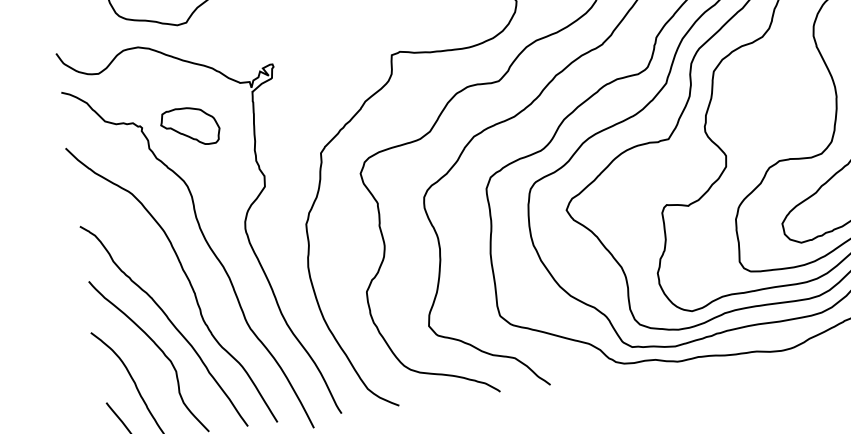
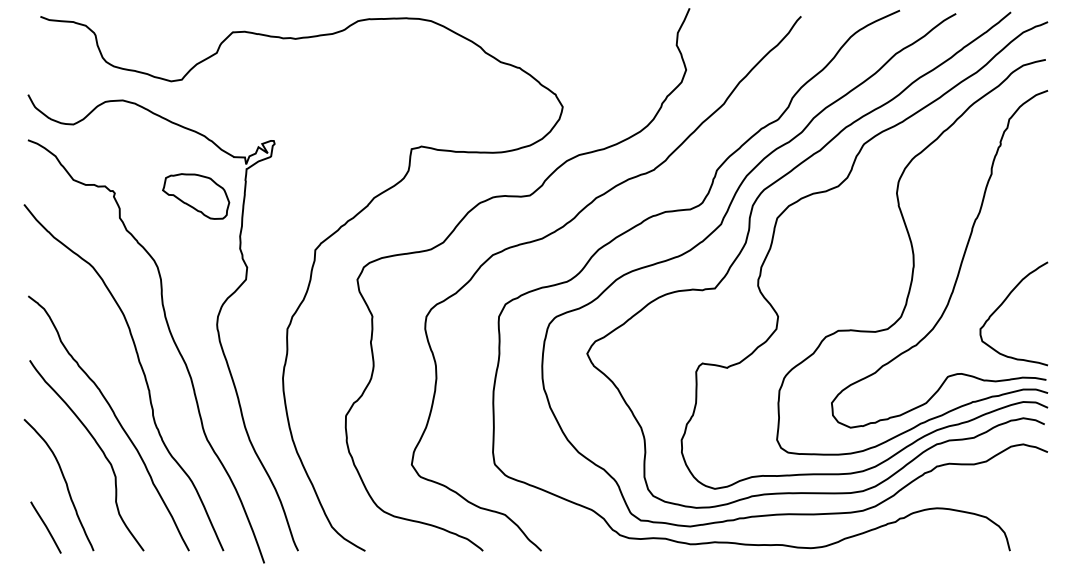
part: (190, 126) -> (196, 196), moved

